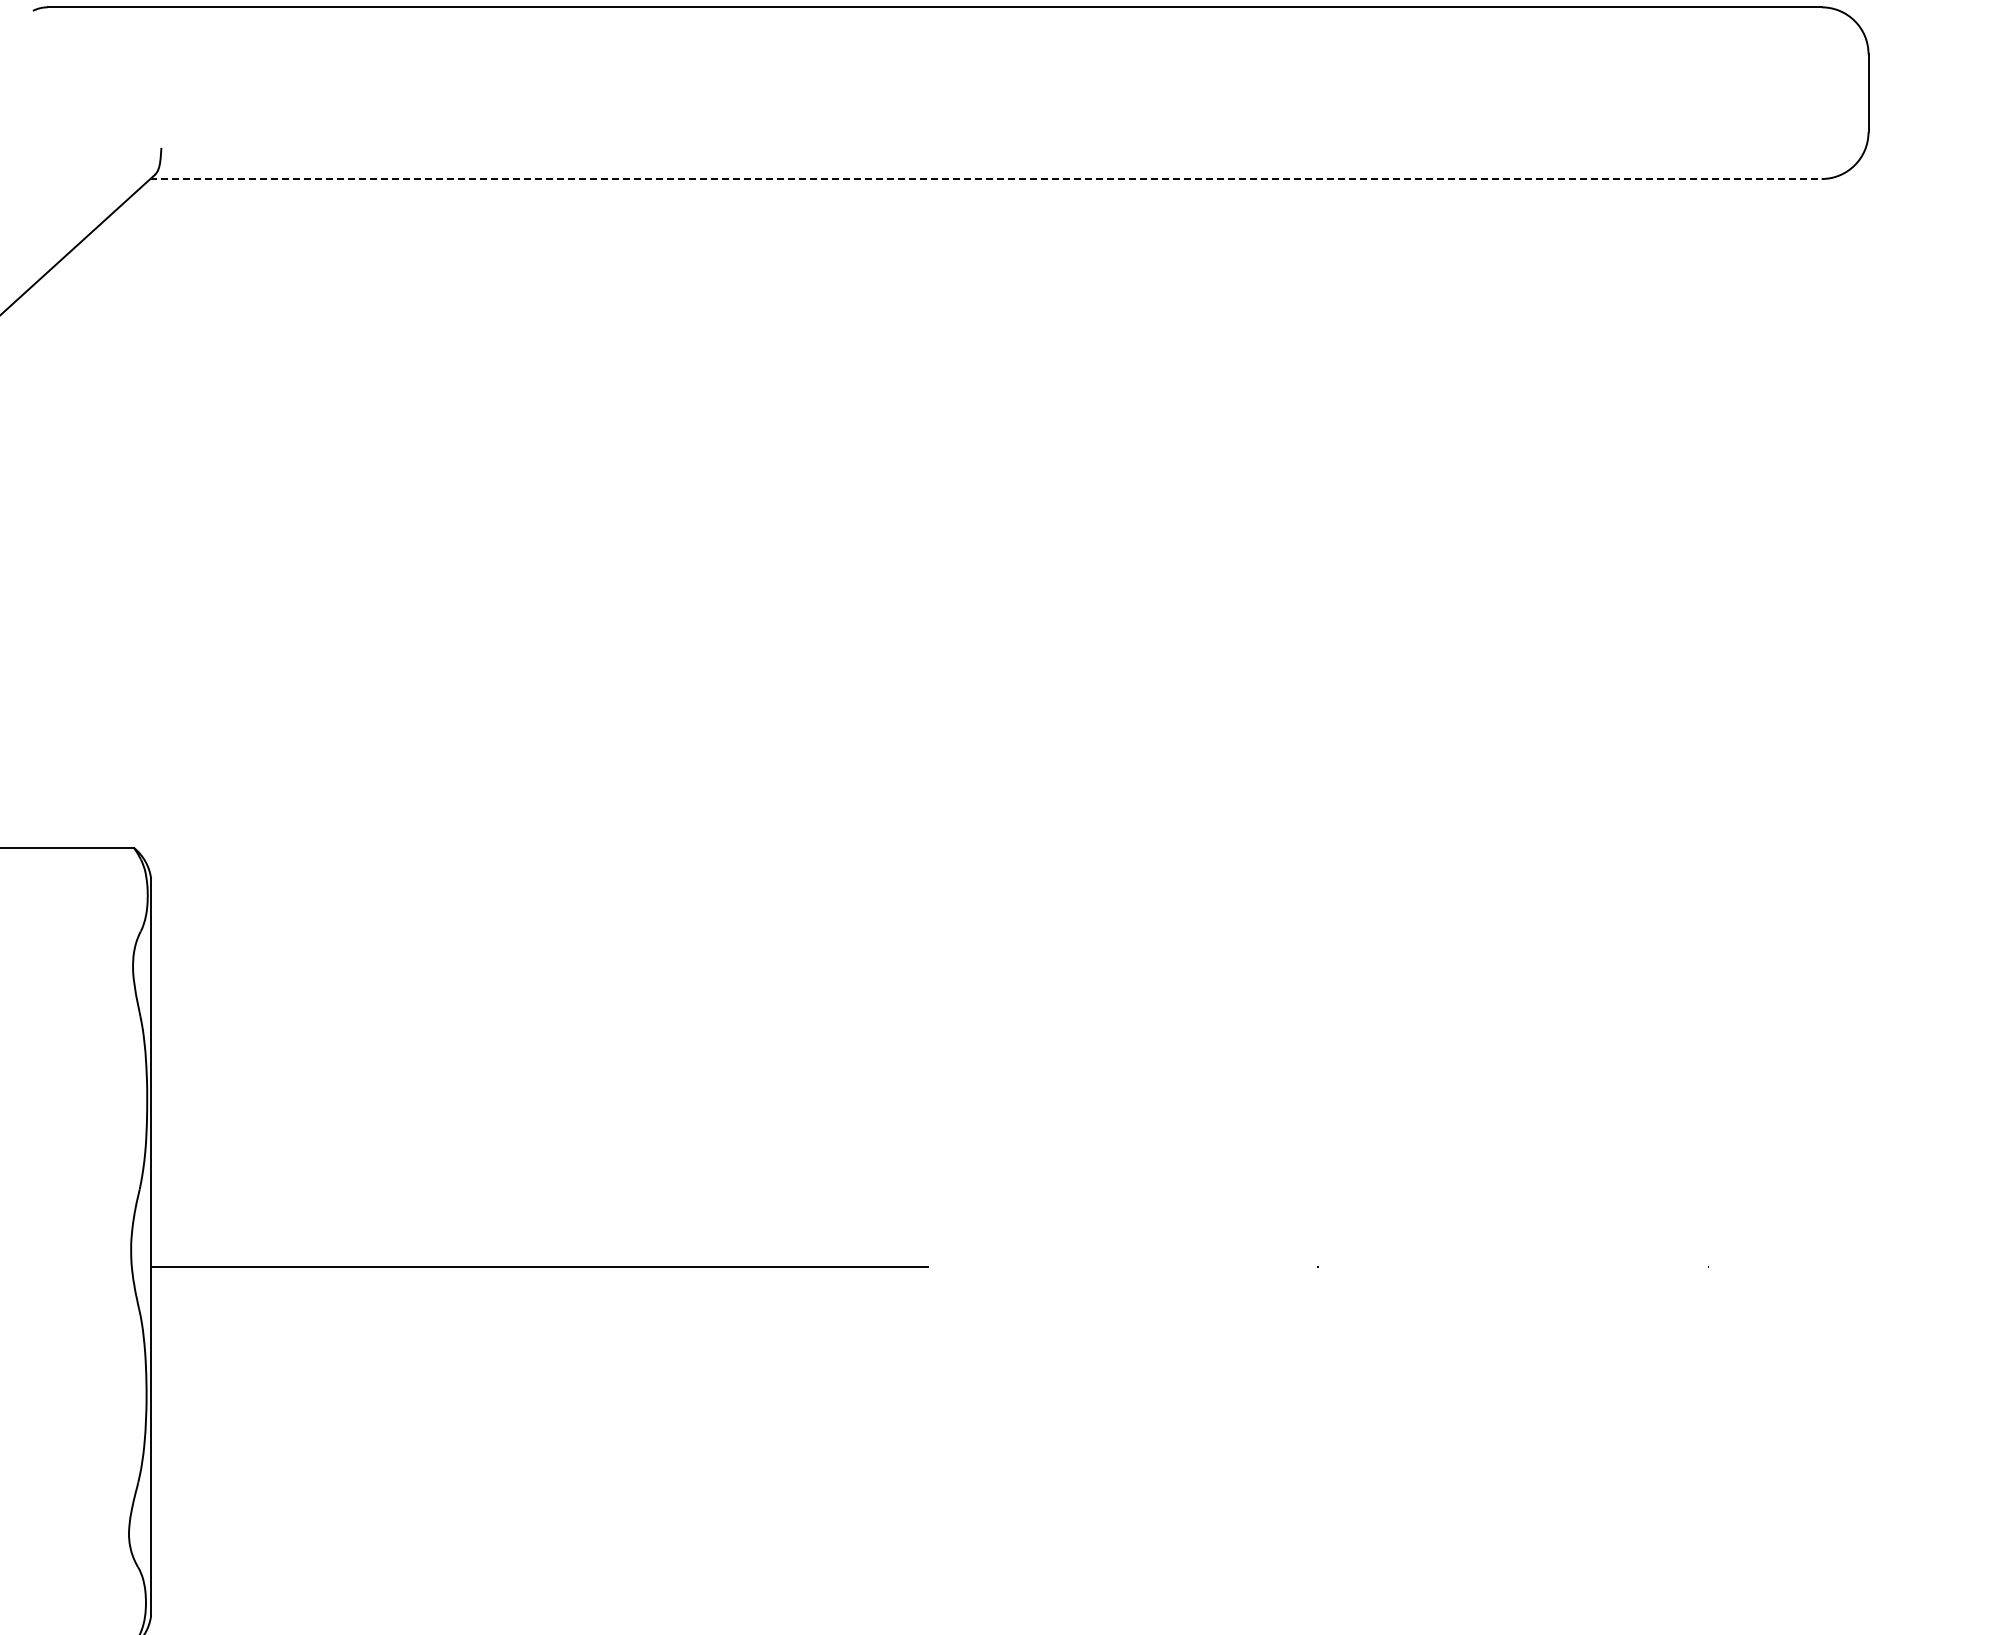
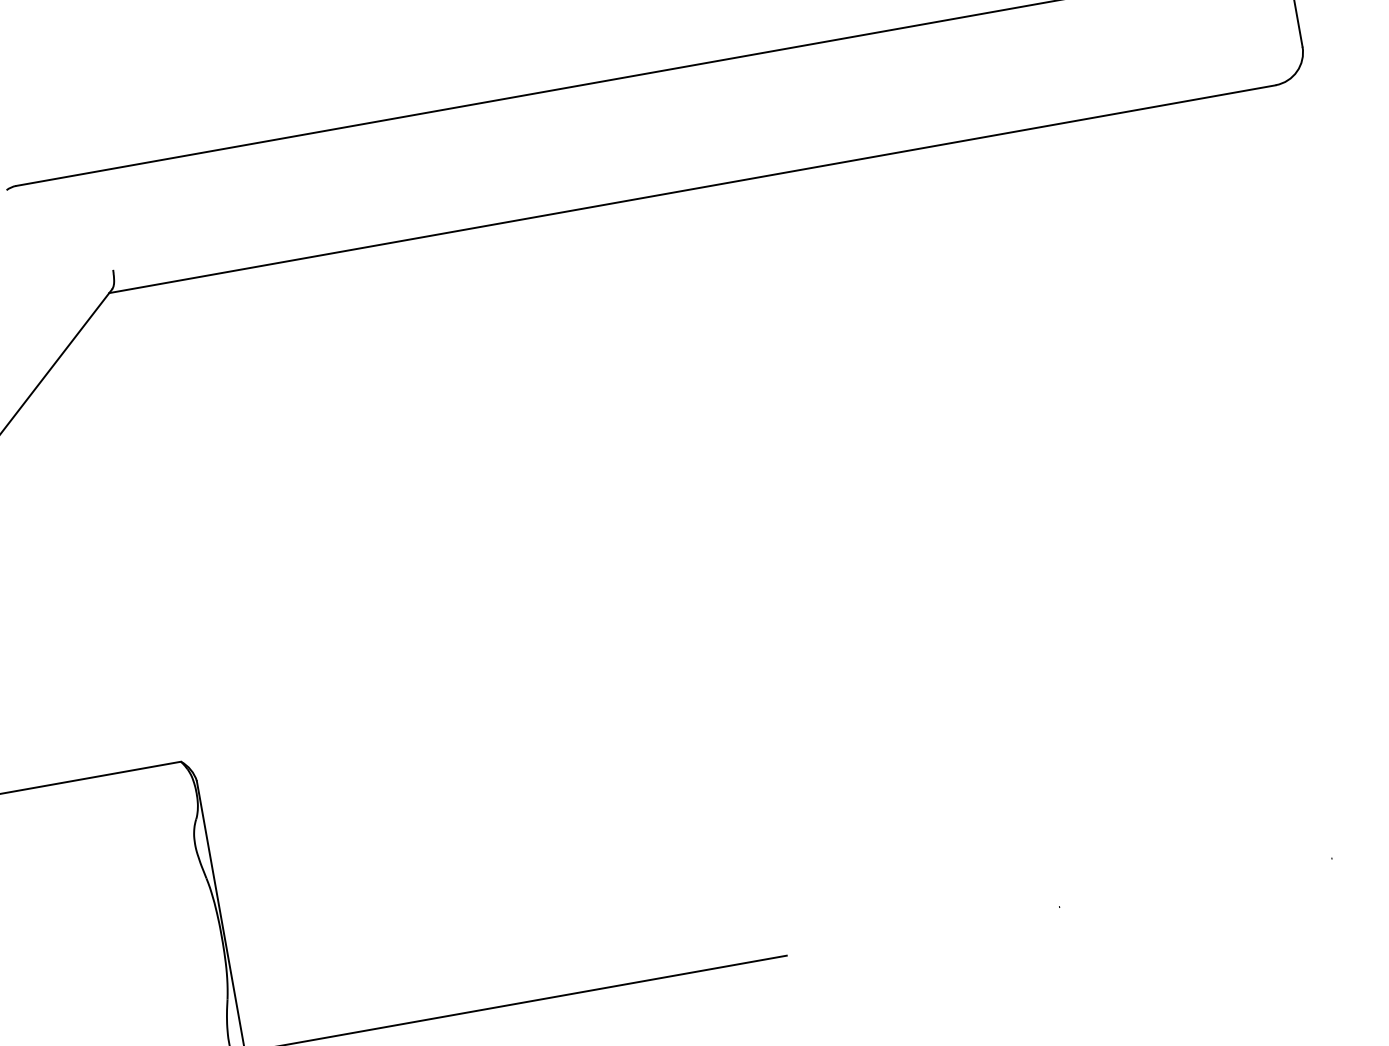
line: (985, 179) -> (692, 189), dashed -> solid

